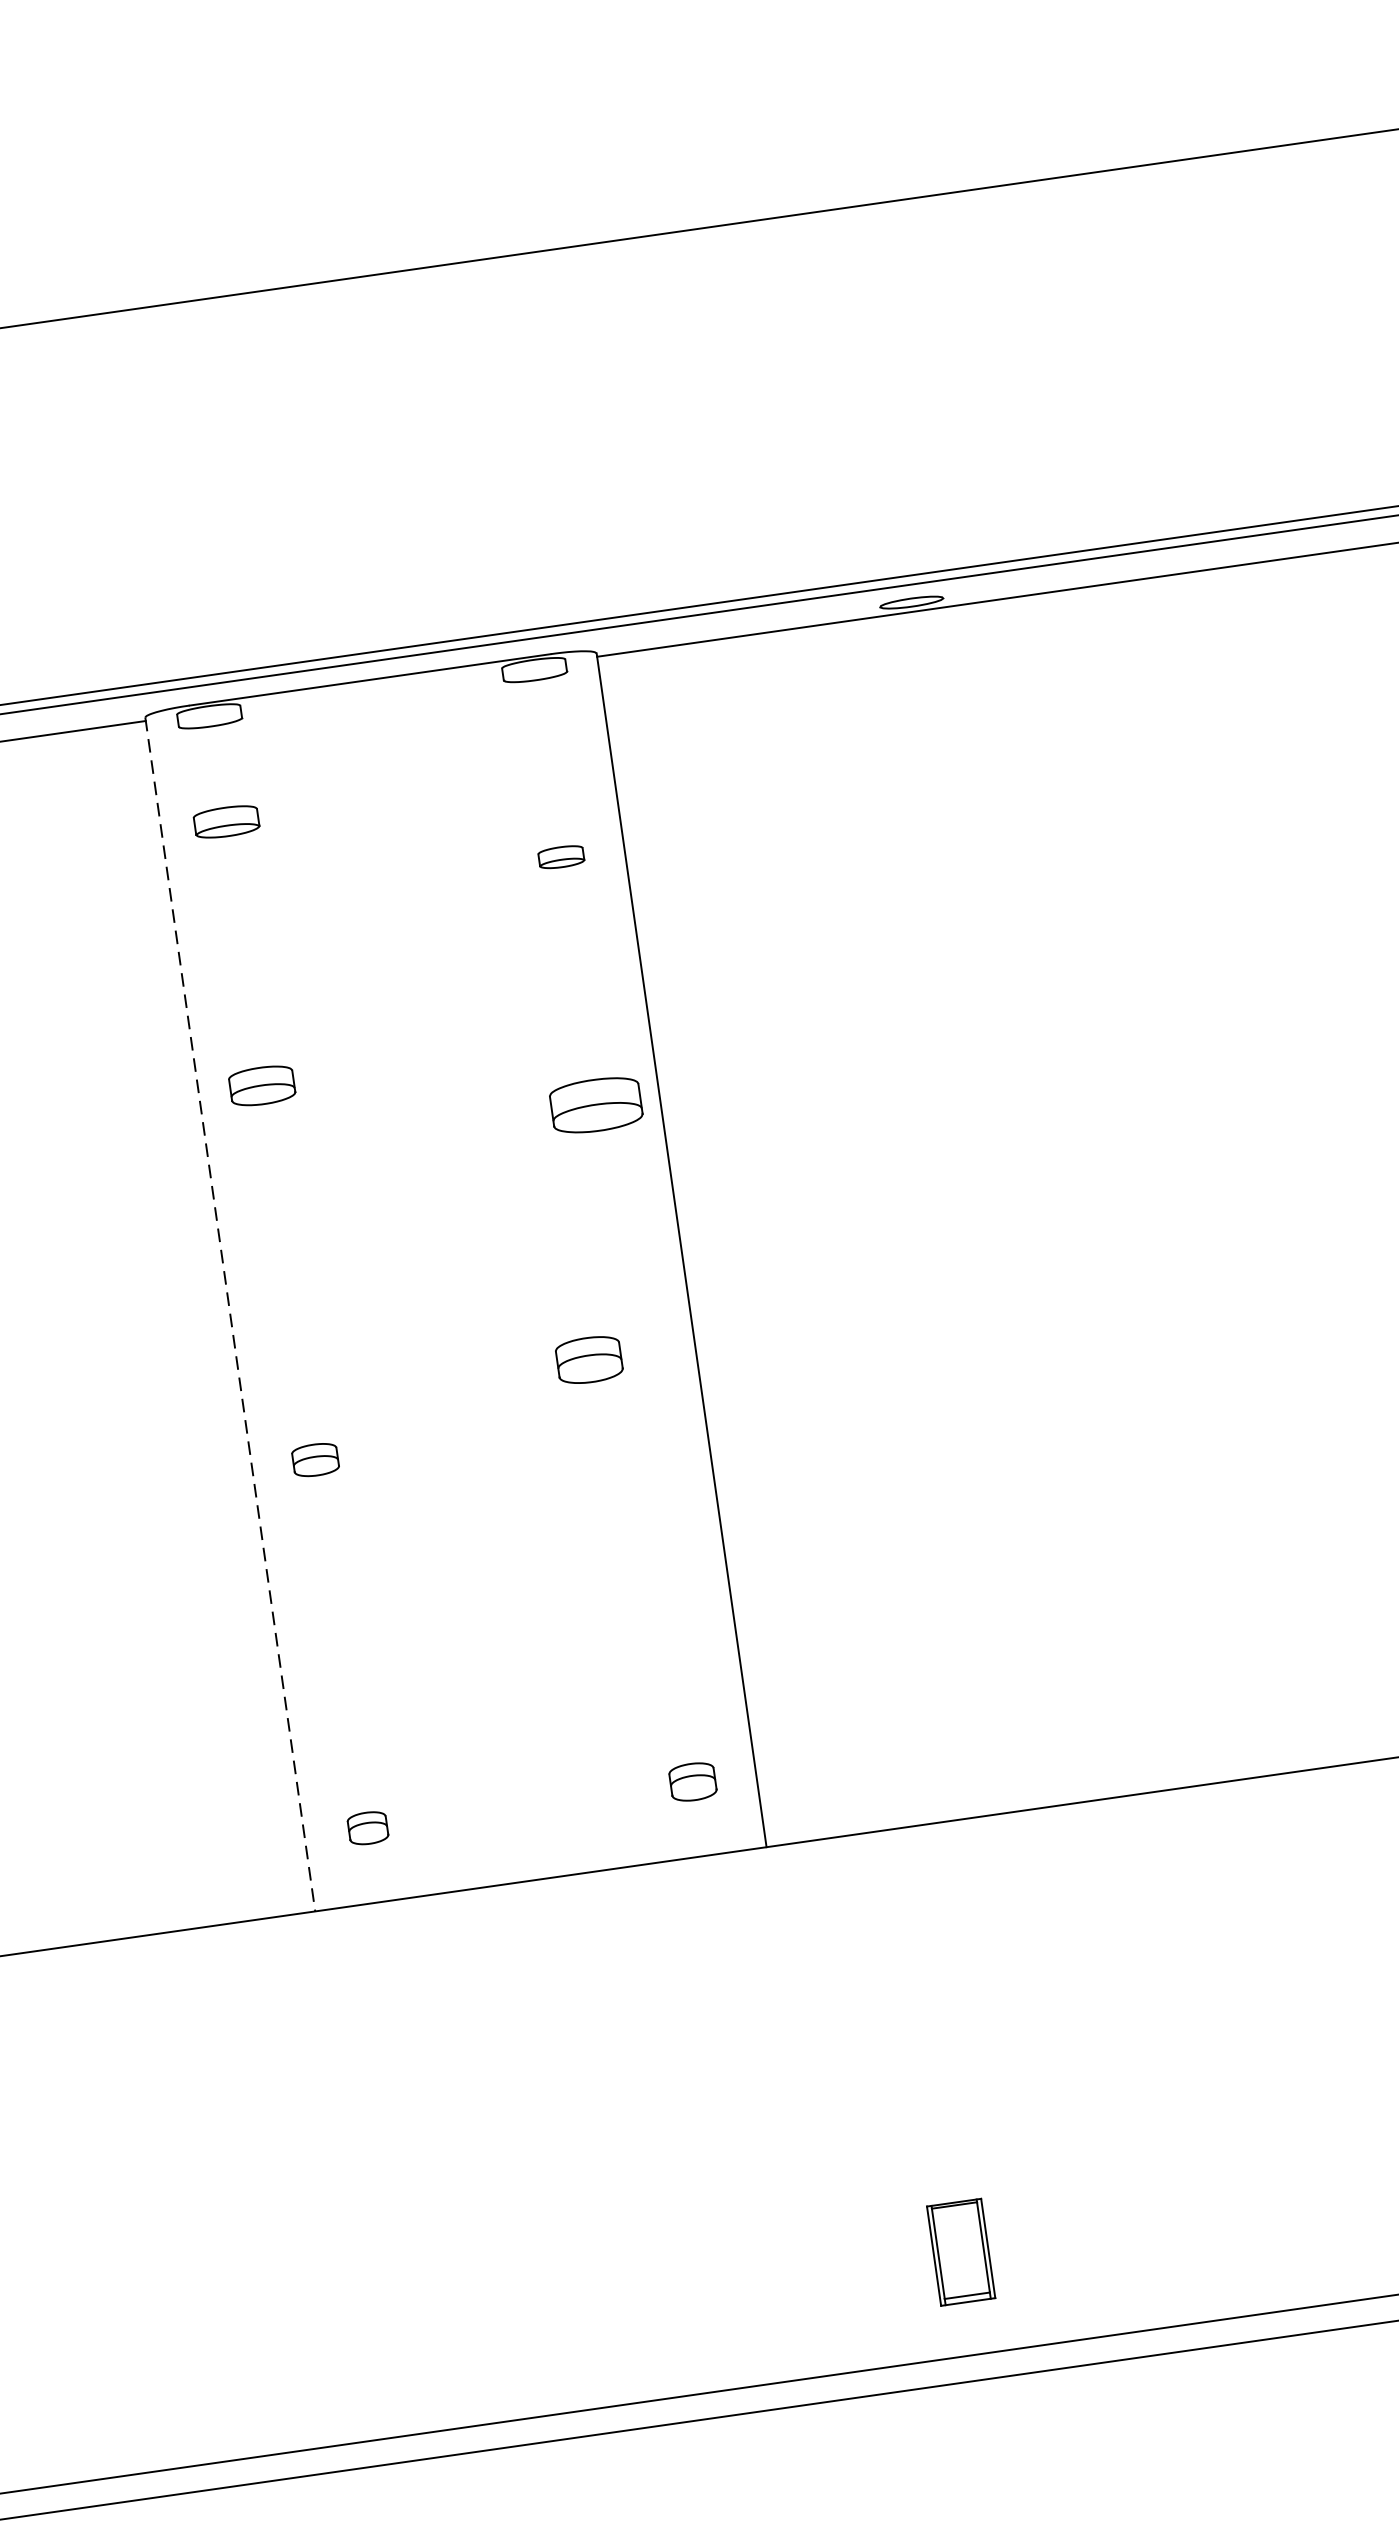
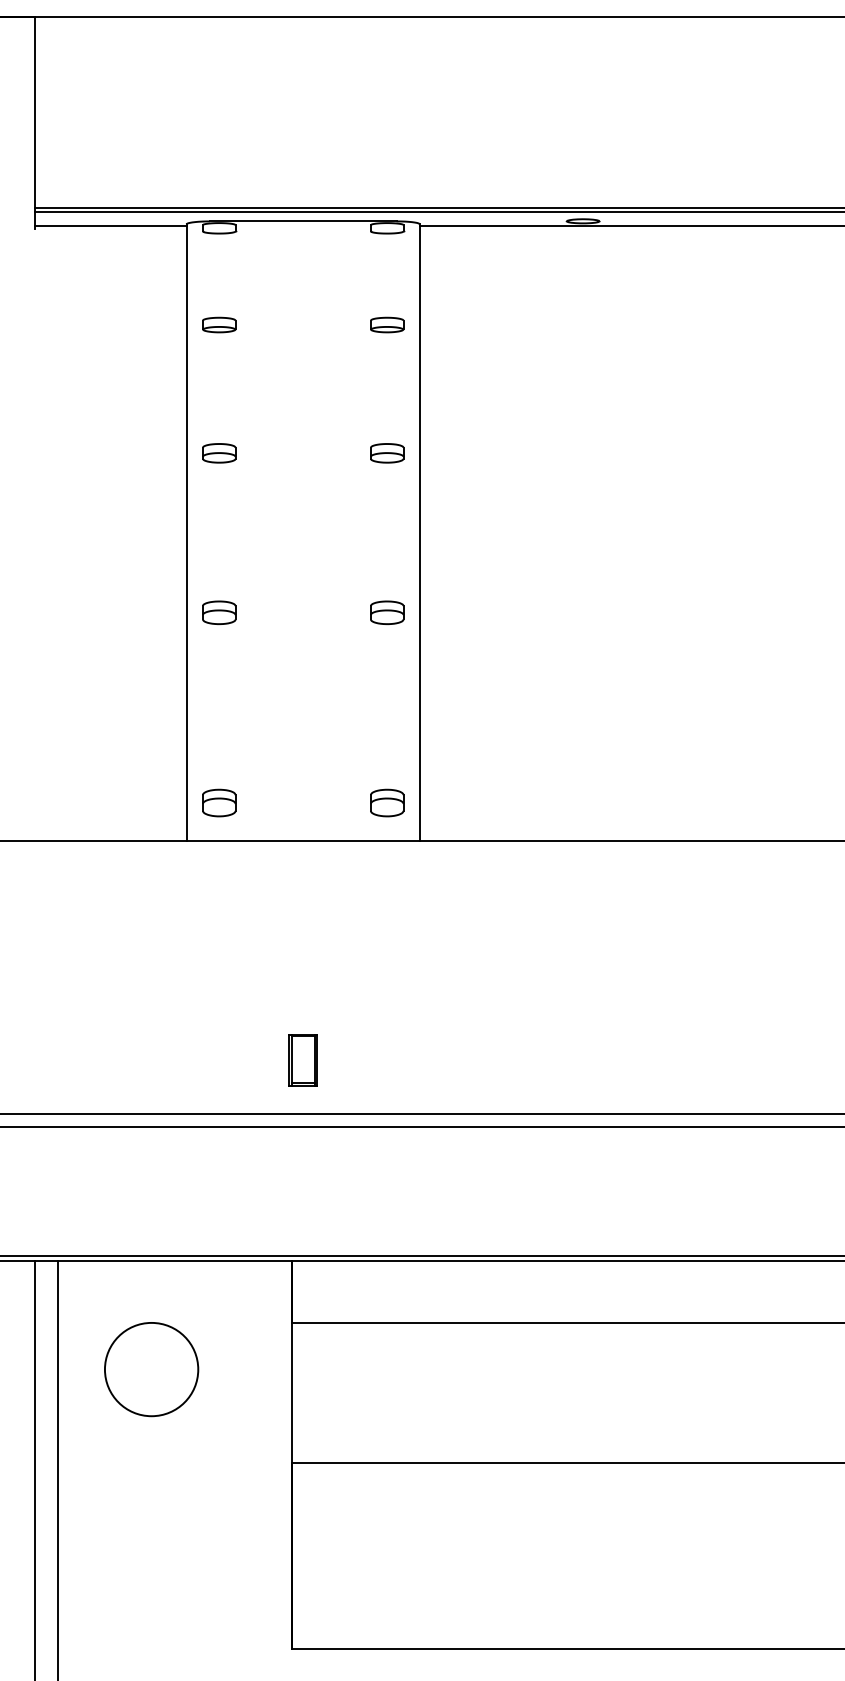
part: (226, 820) -> (219, 324), moved
part: (561, 856) -> (387, 324), size x1.43
part: (262, 1086) -> (219, 453), moved
part: (597, 1105) -> (387, 453), size x0.71
line: (230, 1315) -> (186, 533), dashed -> solid
part: (589, 1359) -> (387, 612), moved
part: (315, 1459) -> (219, 612), size x1.43
part: (693, 1780) -> (387, 802), size x1.43
part: (368, 1827) -> (219, 802), size x1.67
part: (959, 2252) -> (302, 1060), moved

